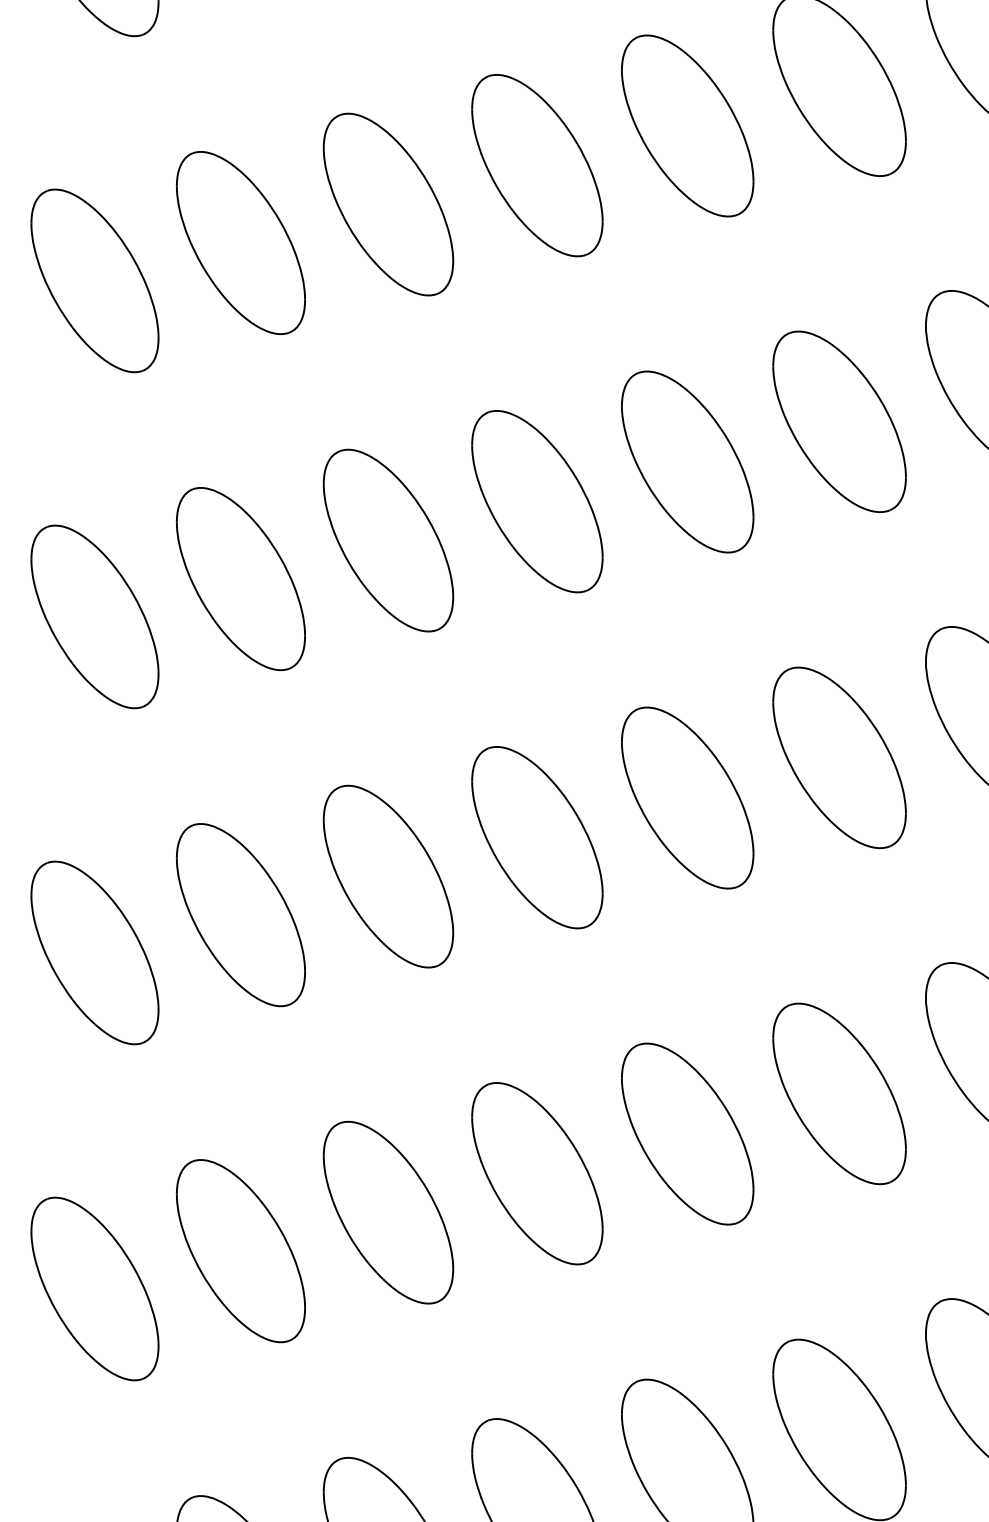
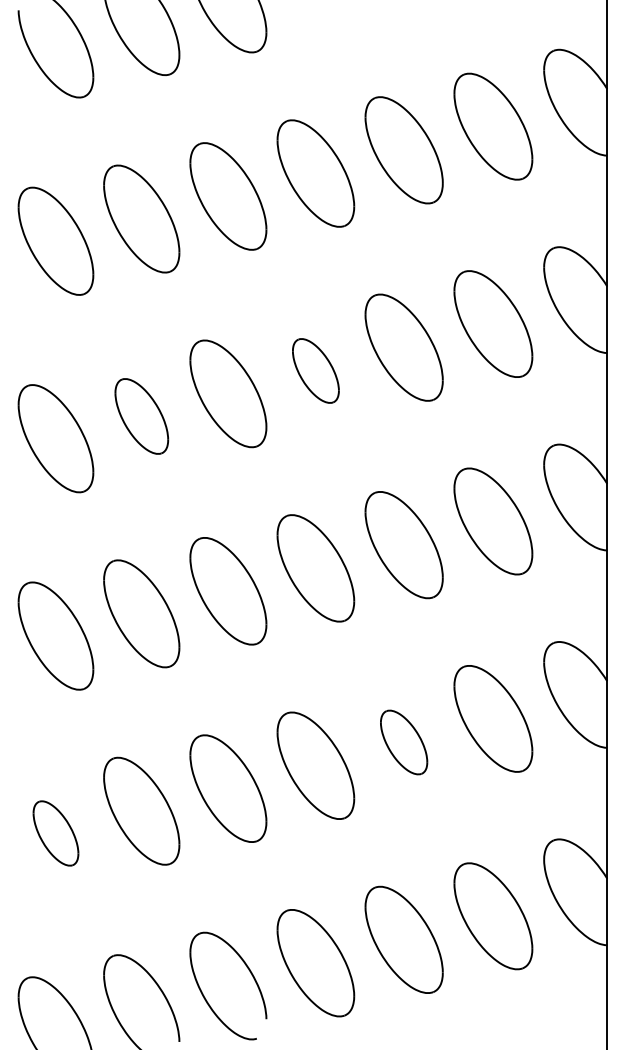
part: (536, 500) -> (315, 370), size x0.6
part: (240, 579) -> (141, 416), size x0.7
part: (686, 1134) -> (403, 742), size x0.6
part: (94, 1288) -> (55, 833), size x0.6

